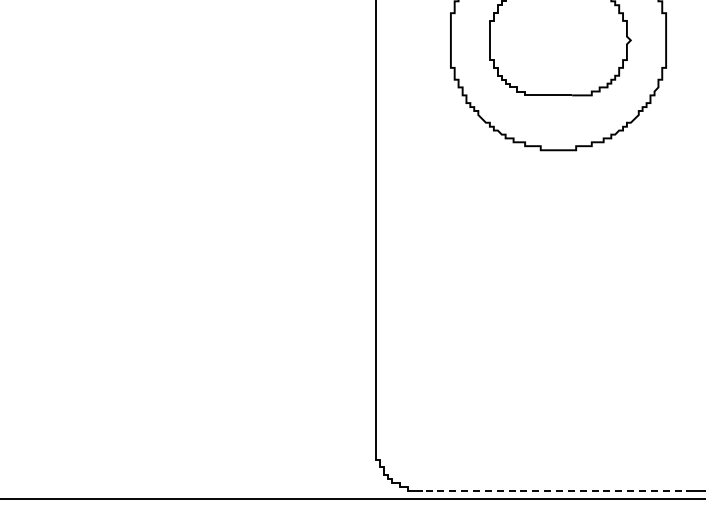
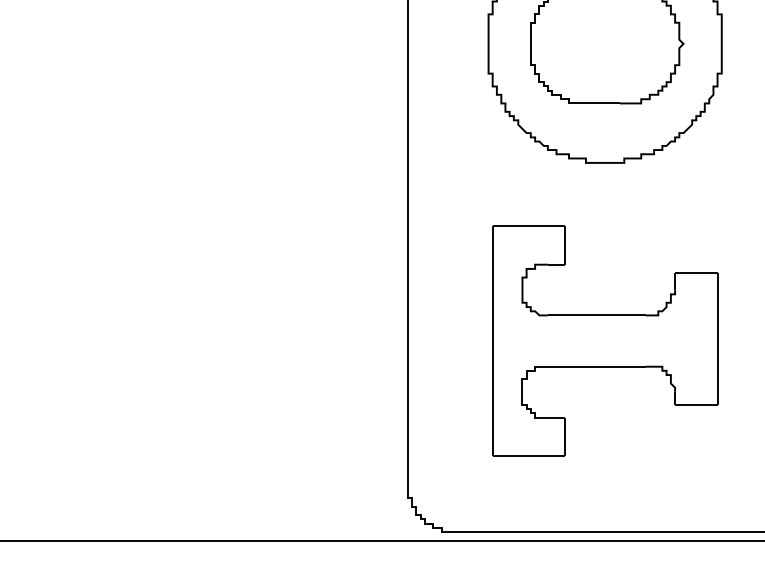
part: (558, 314) -> (605, 340), added
line: (557, 490) -> (604, 531), dashed -> solid

